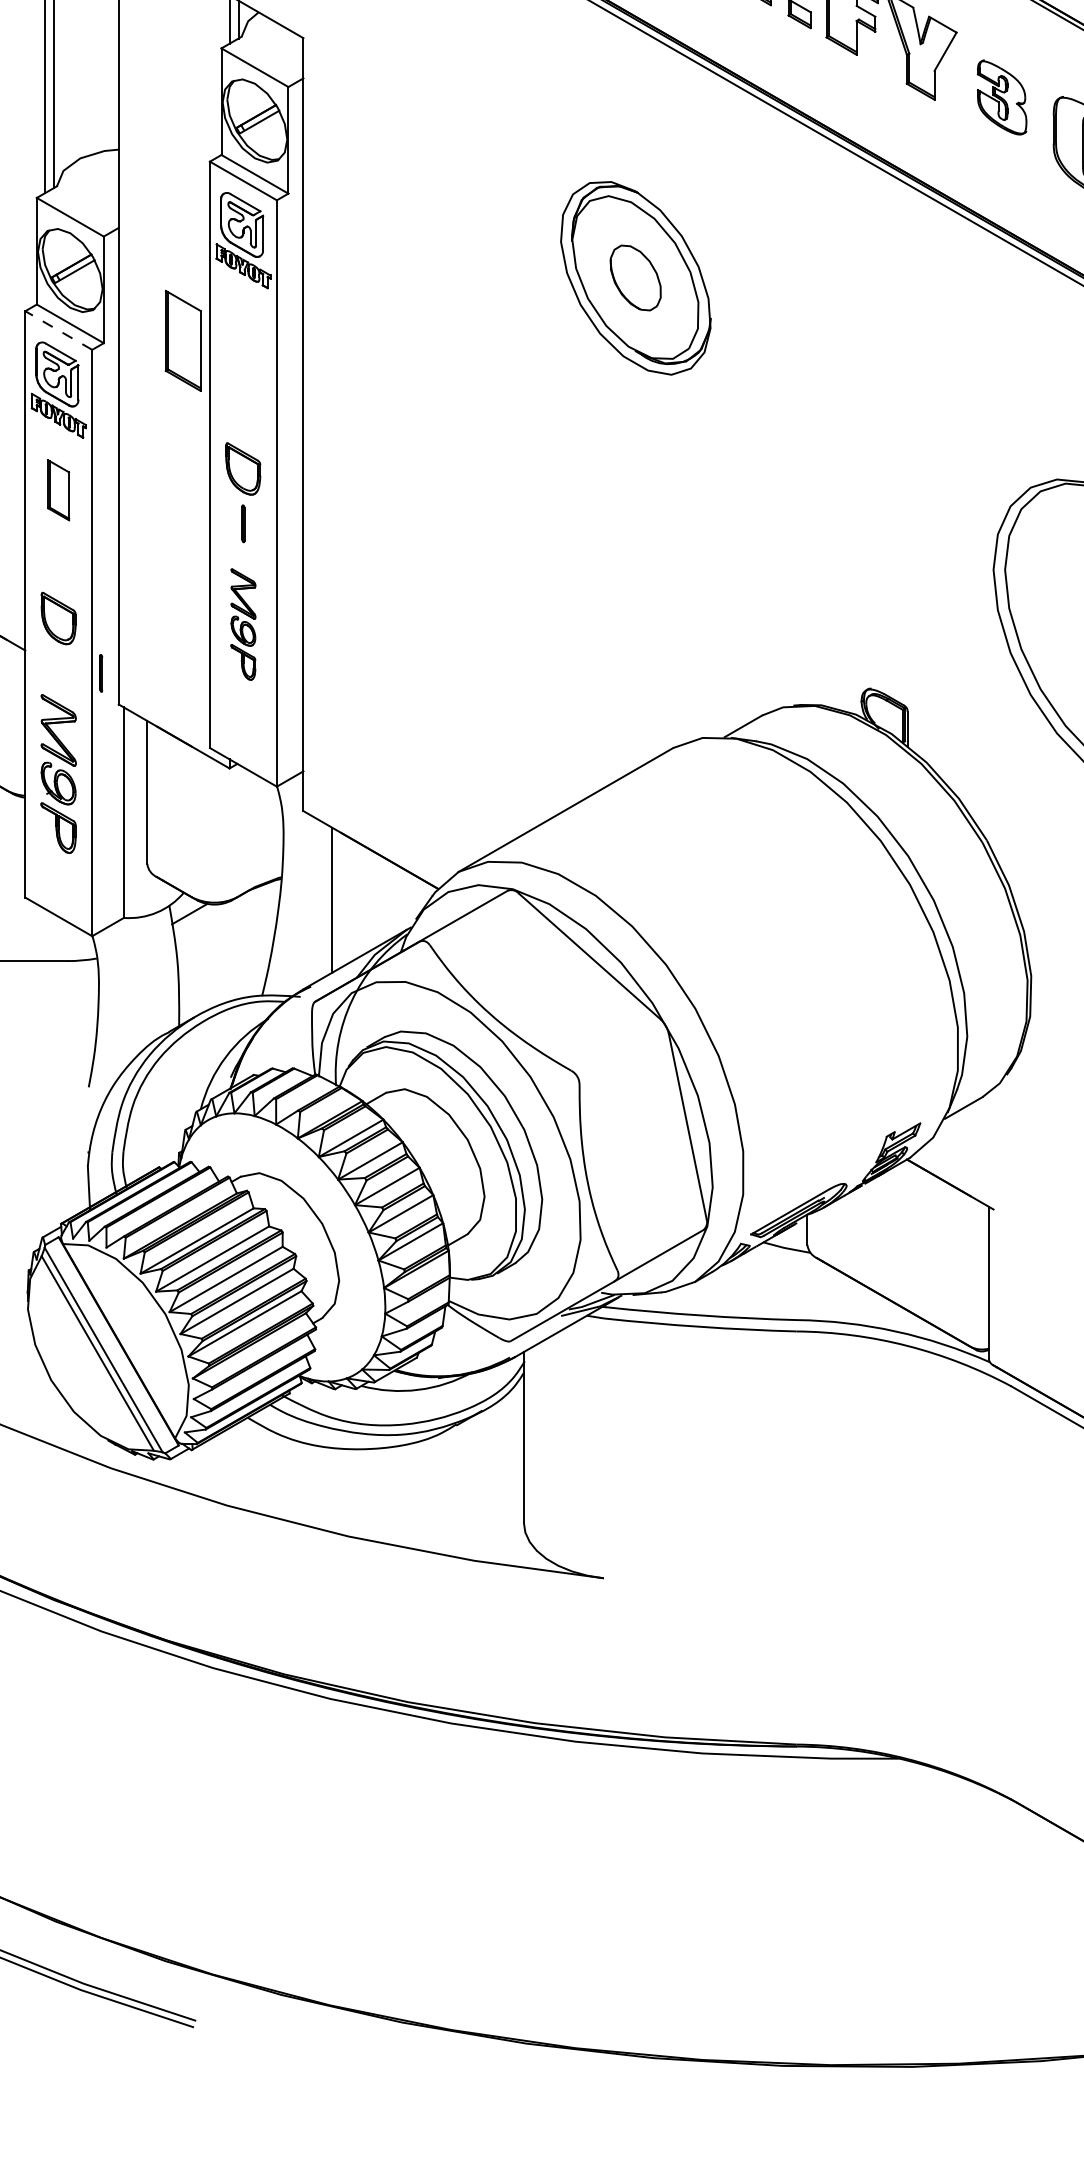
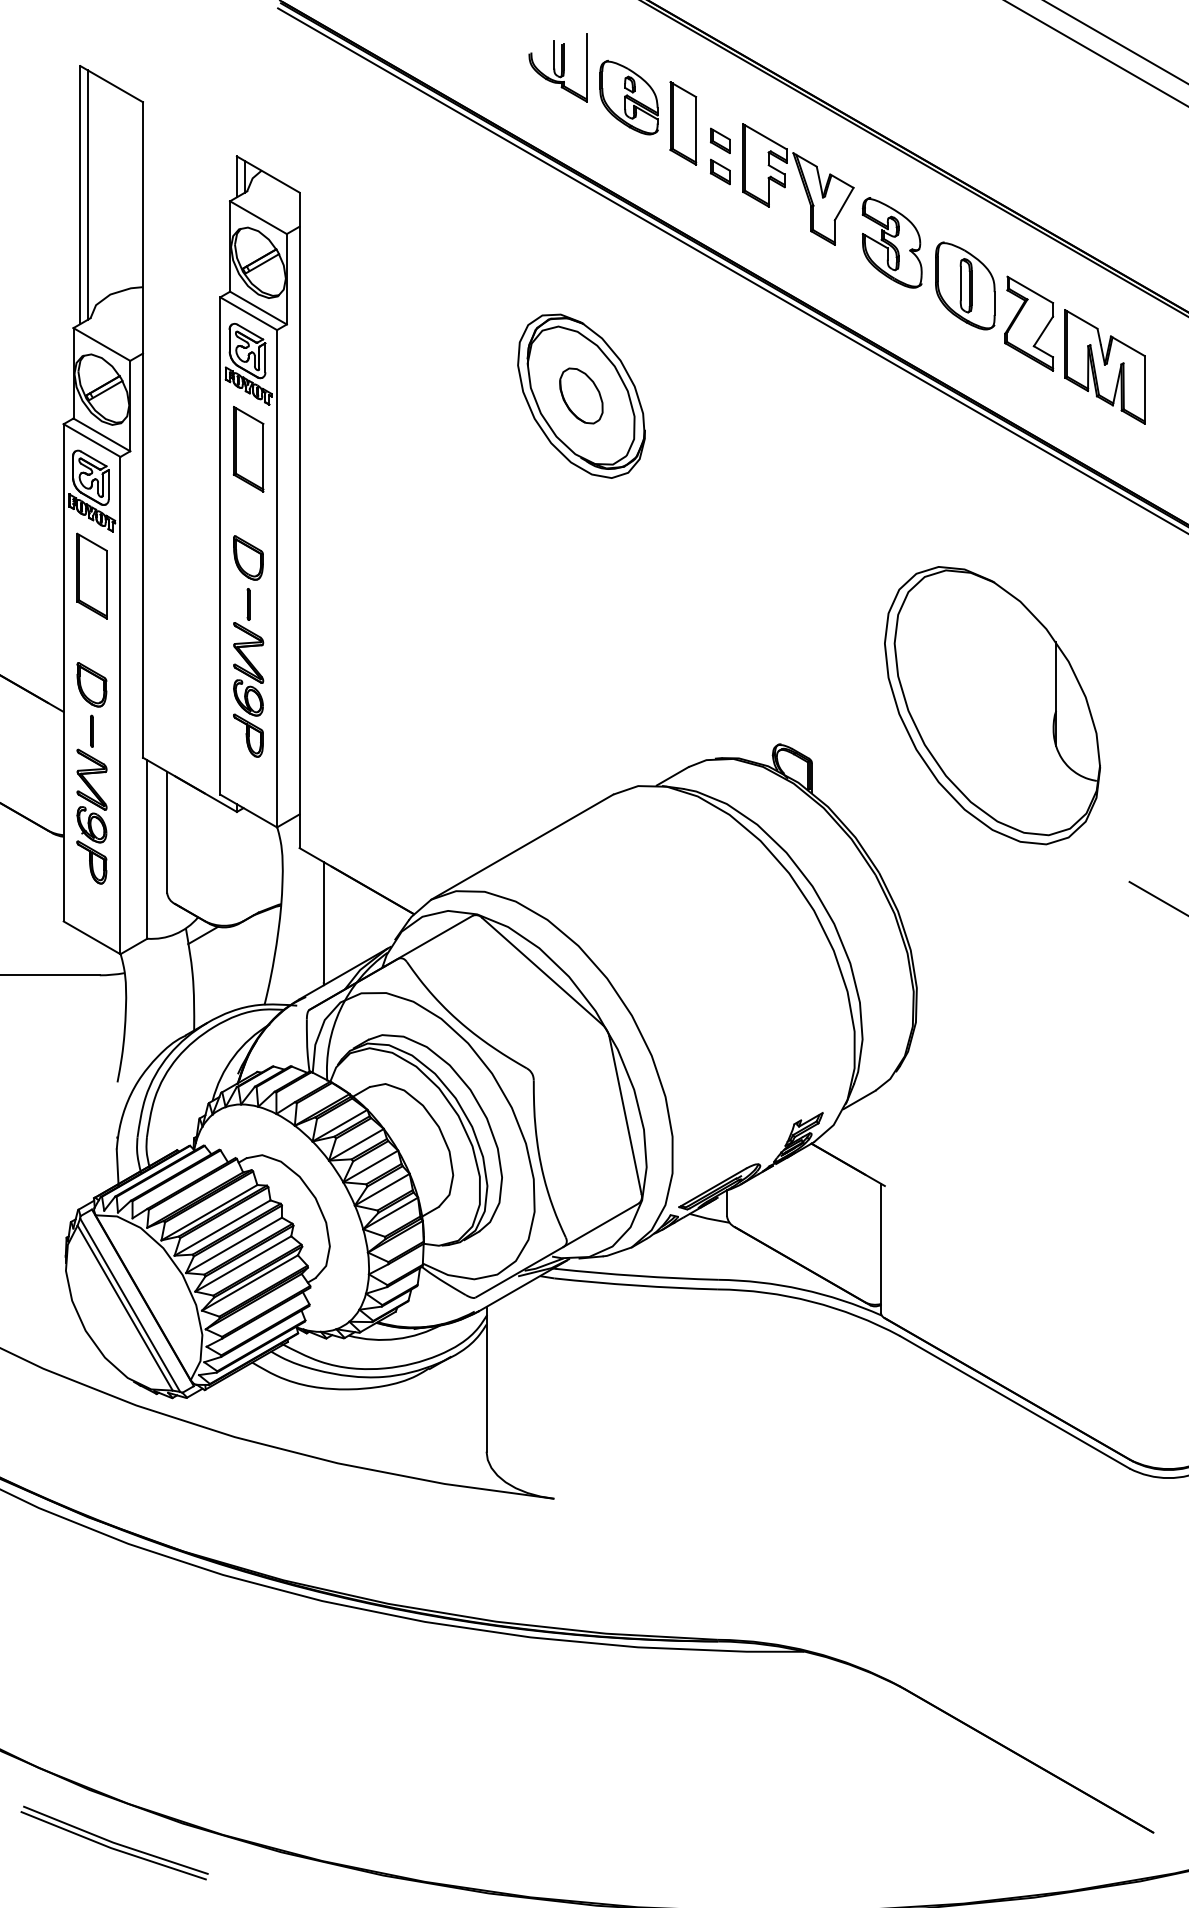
part: (1001, 96) -> (891, 242), size x1.43
line: (59, 330) -> (92, 440), dashed -> solid
part: (183, 341) -> (248, 449), moved
part: (58, 489) -> (91, 575), size x1.67
part: (243, 624) -> (248, 689), size x1.43
line: (100, 672) -> (91, 730), moved

